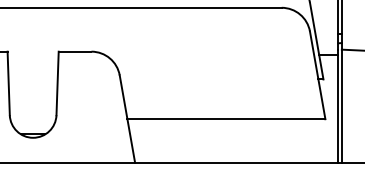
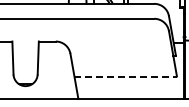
line: (227, 119) -> (126, 76), solid -> dashed

